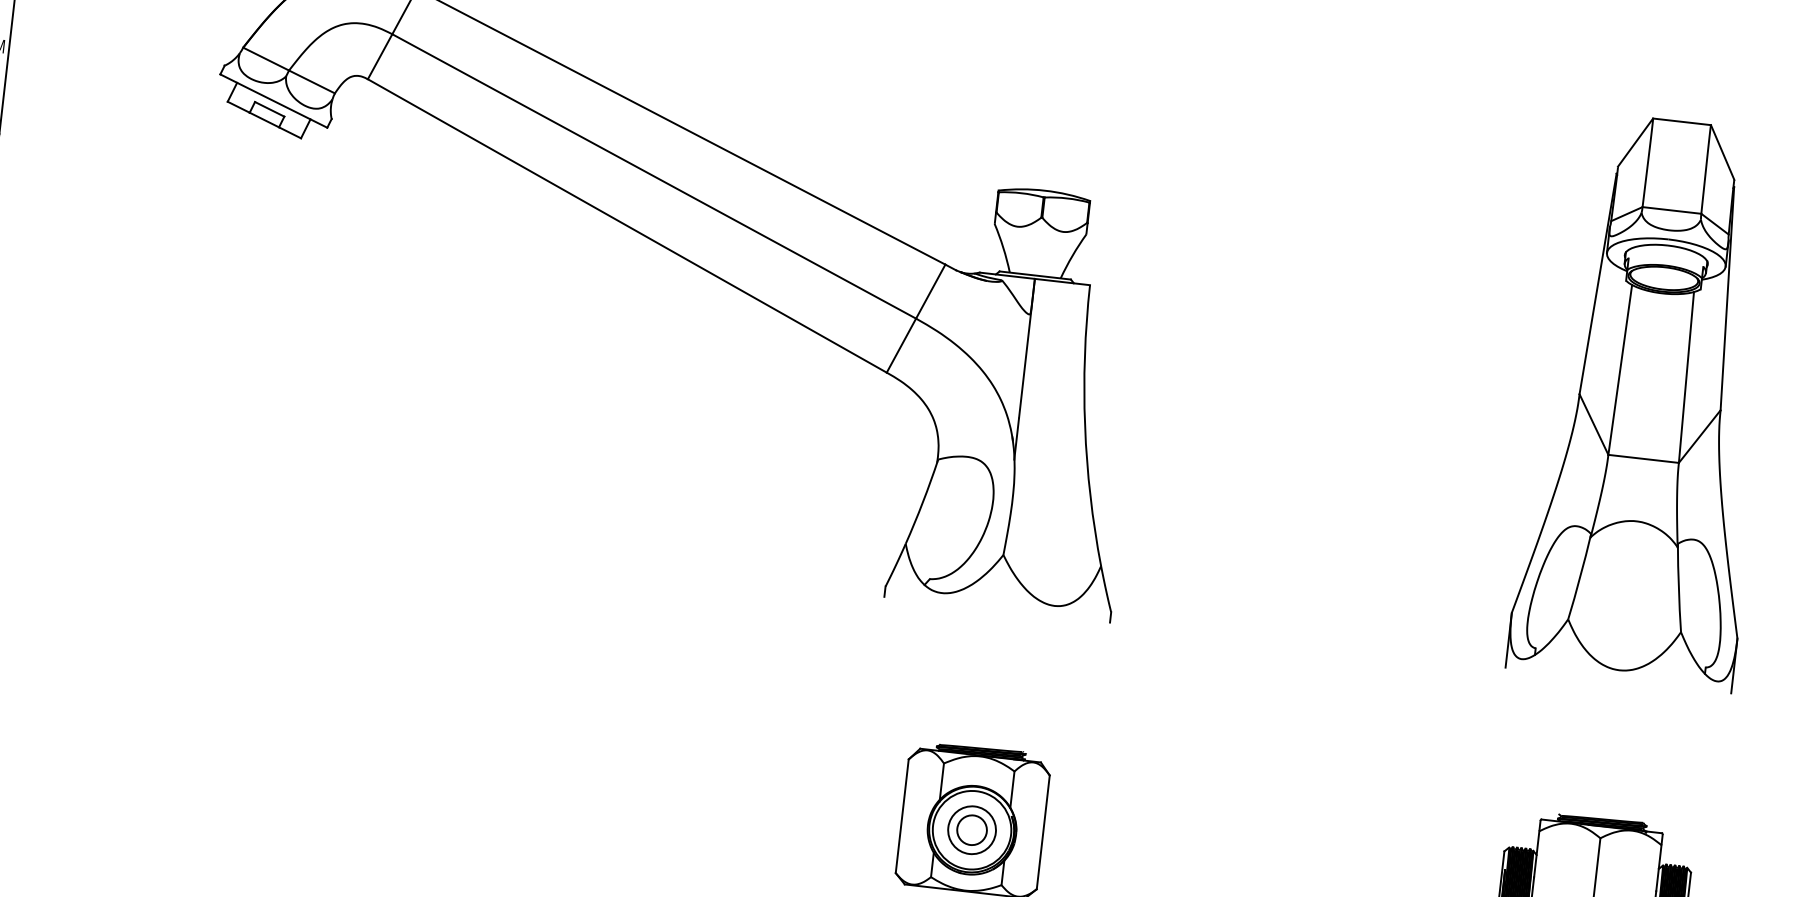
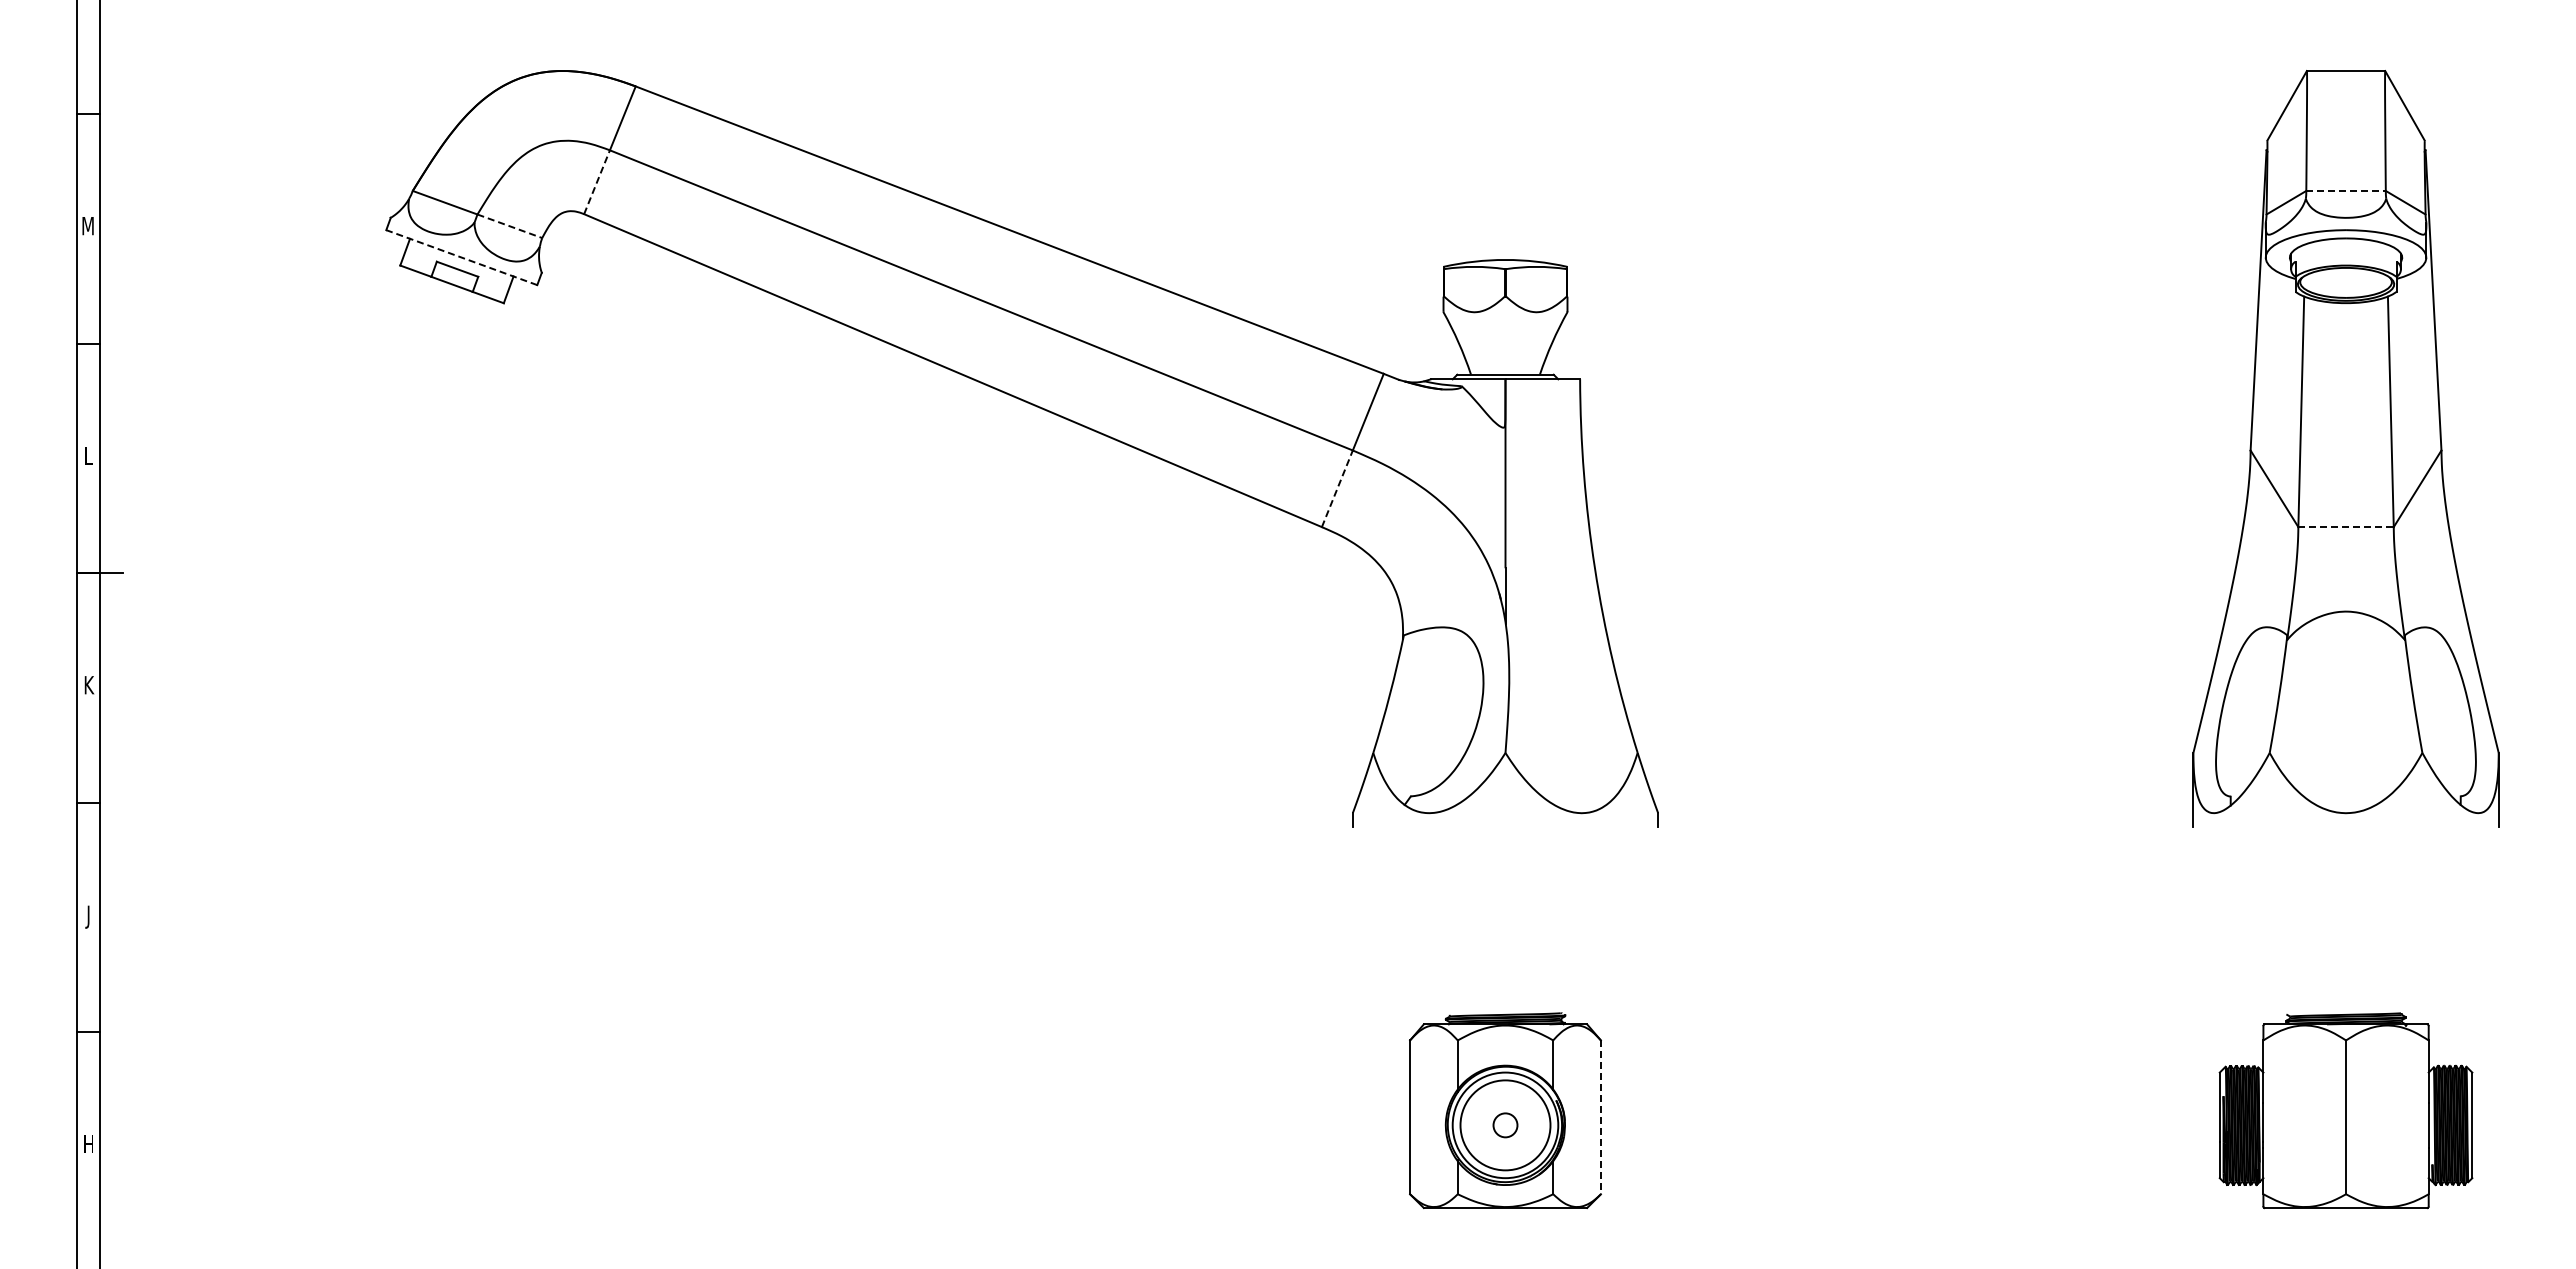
line: (380, 56) -> (597, 181), solid -> dashed
line: (312, 82) -> (510, 226), solid -> dashed
line: (273, 100) -> (461, 257), solid -> dashed
line: (1672, 210) -> (2346, 190), solid -> dashed
line: (901, 345) -> (1337, 488), solid -> dashed
line: (1643, 459) -> (2346, 527), solid -> dashed
circle: (972, 830) -> (1505, 1125), size x0.6
circle: (972, 830) -> (1505, 1125), size x1.4
line: (1042, 832) -> (1600, 1117), solid -> dashed

